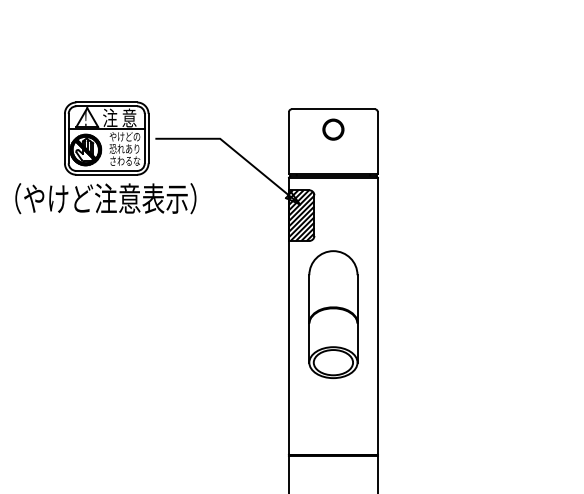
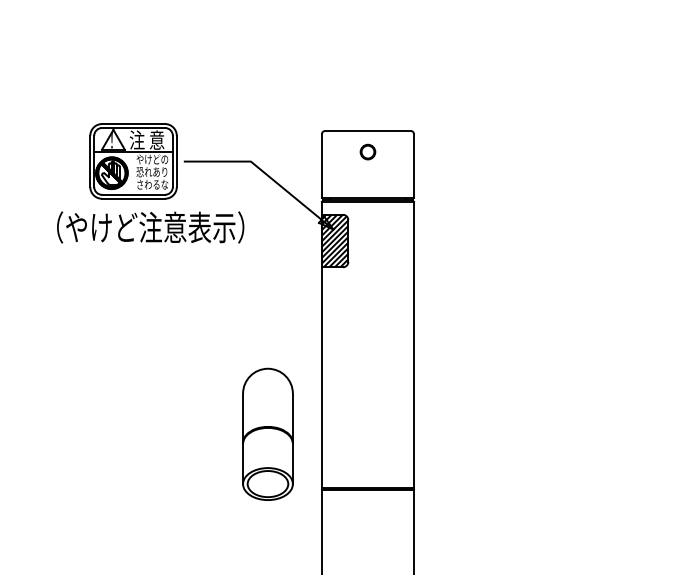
part: (332, 129) -> (367, 151), size x0.7
text: (105, 198) -> (150, 227), moved
part: (332, 313) -> (267, 433), moved

